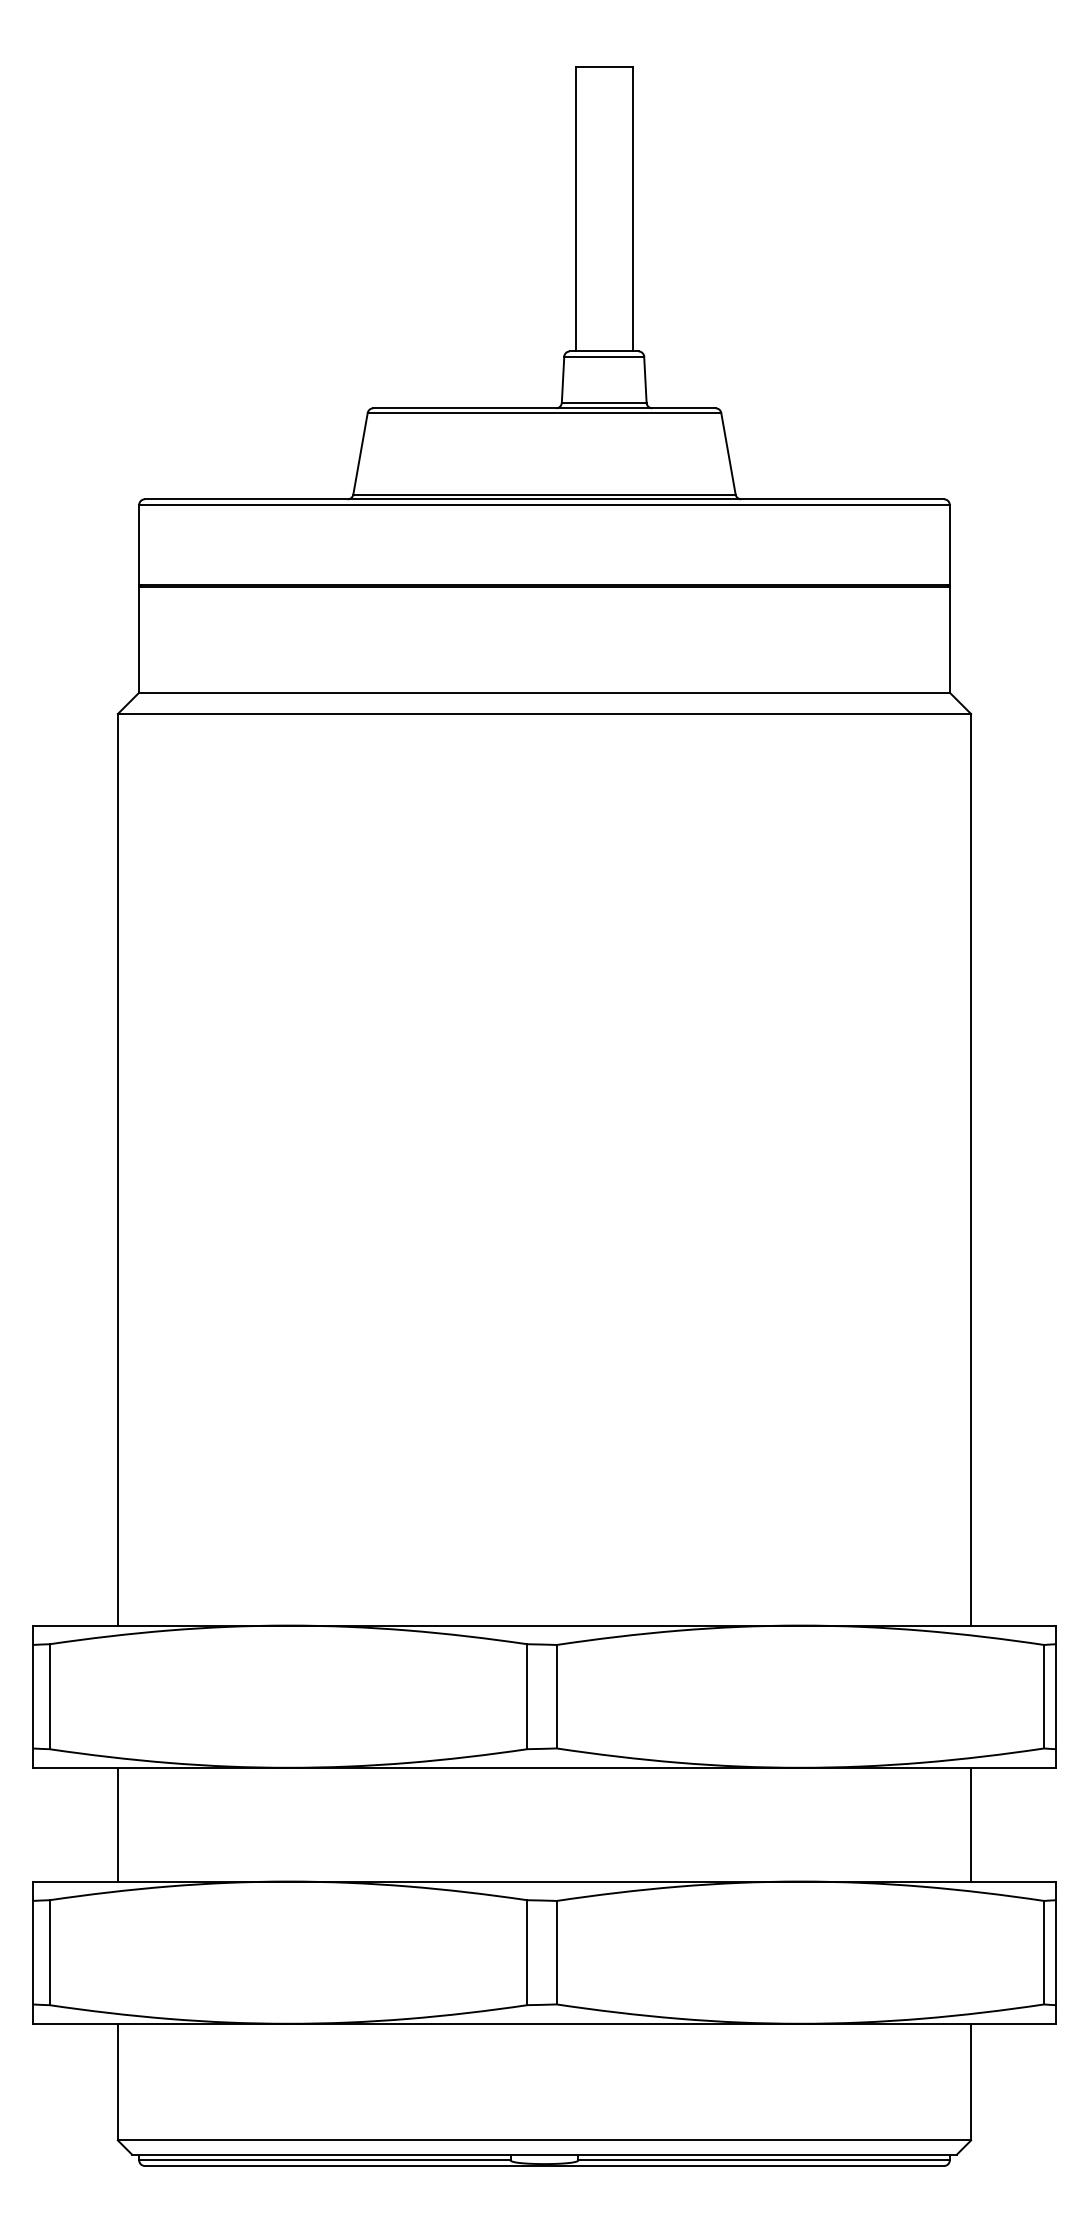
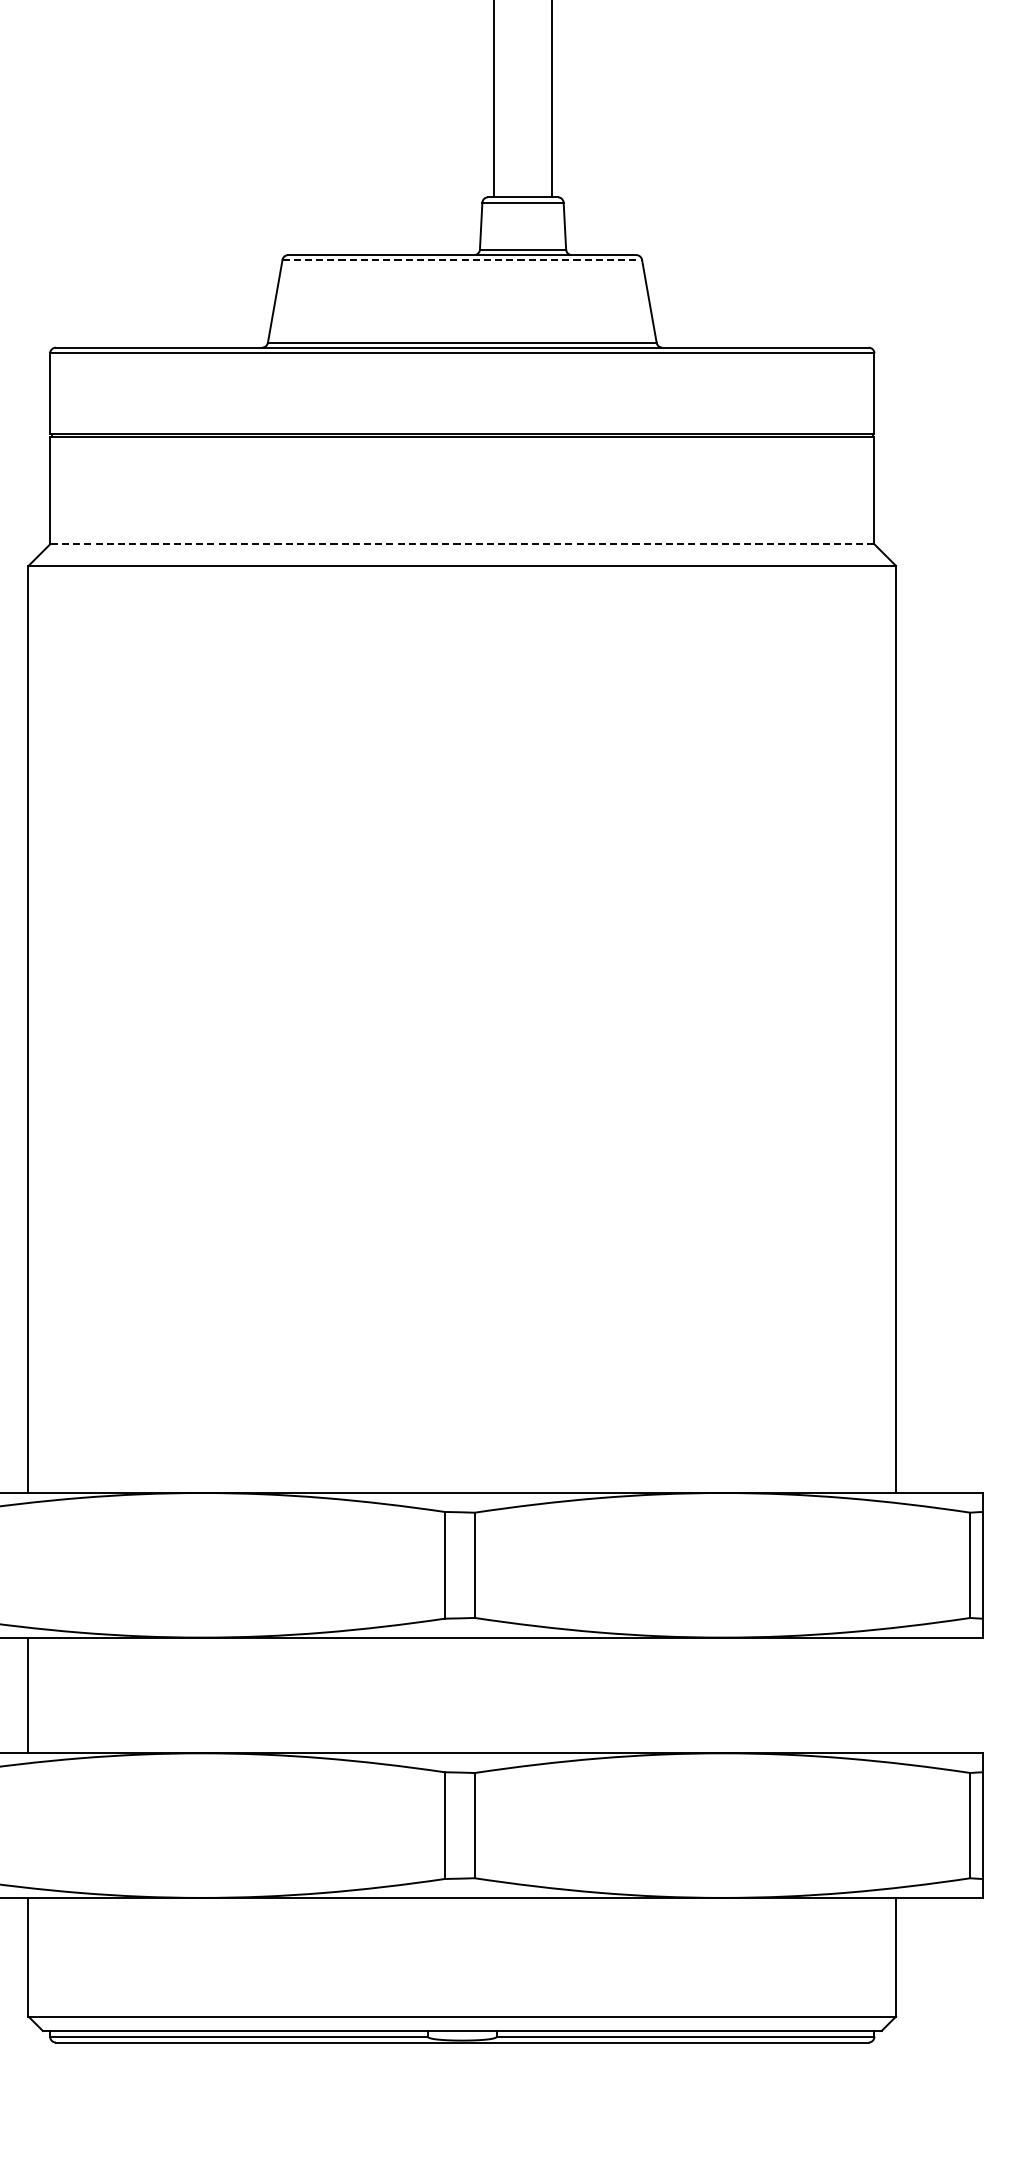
line: (544, 413) -> (462, 260), solid -> dashed
line: (544, 692) -> (462, 544), solid -> dashed
line: (971, 1824) -> (896, 1695), removed

